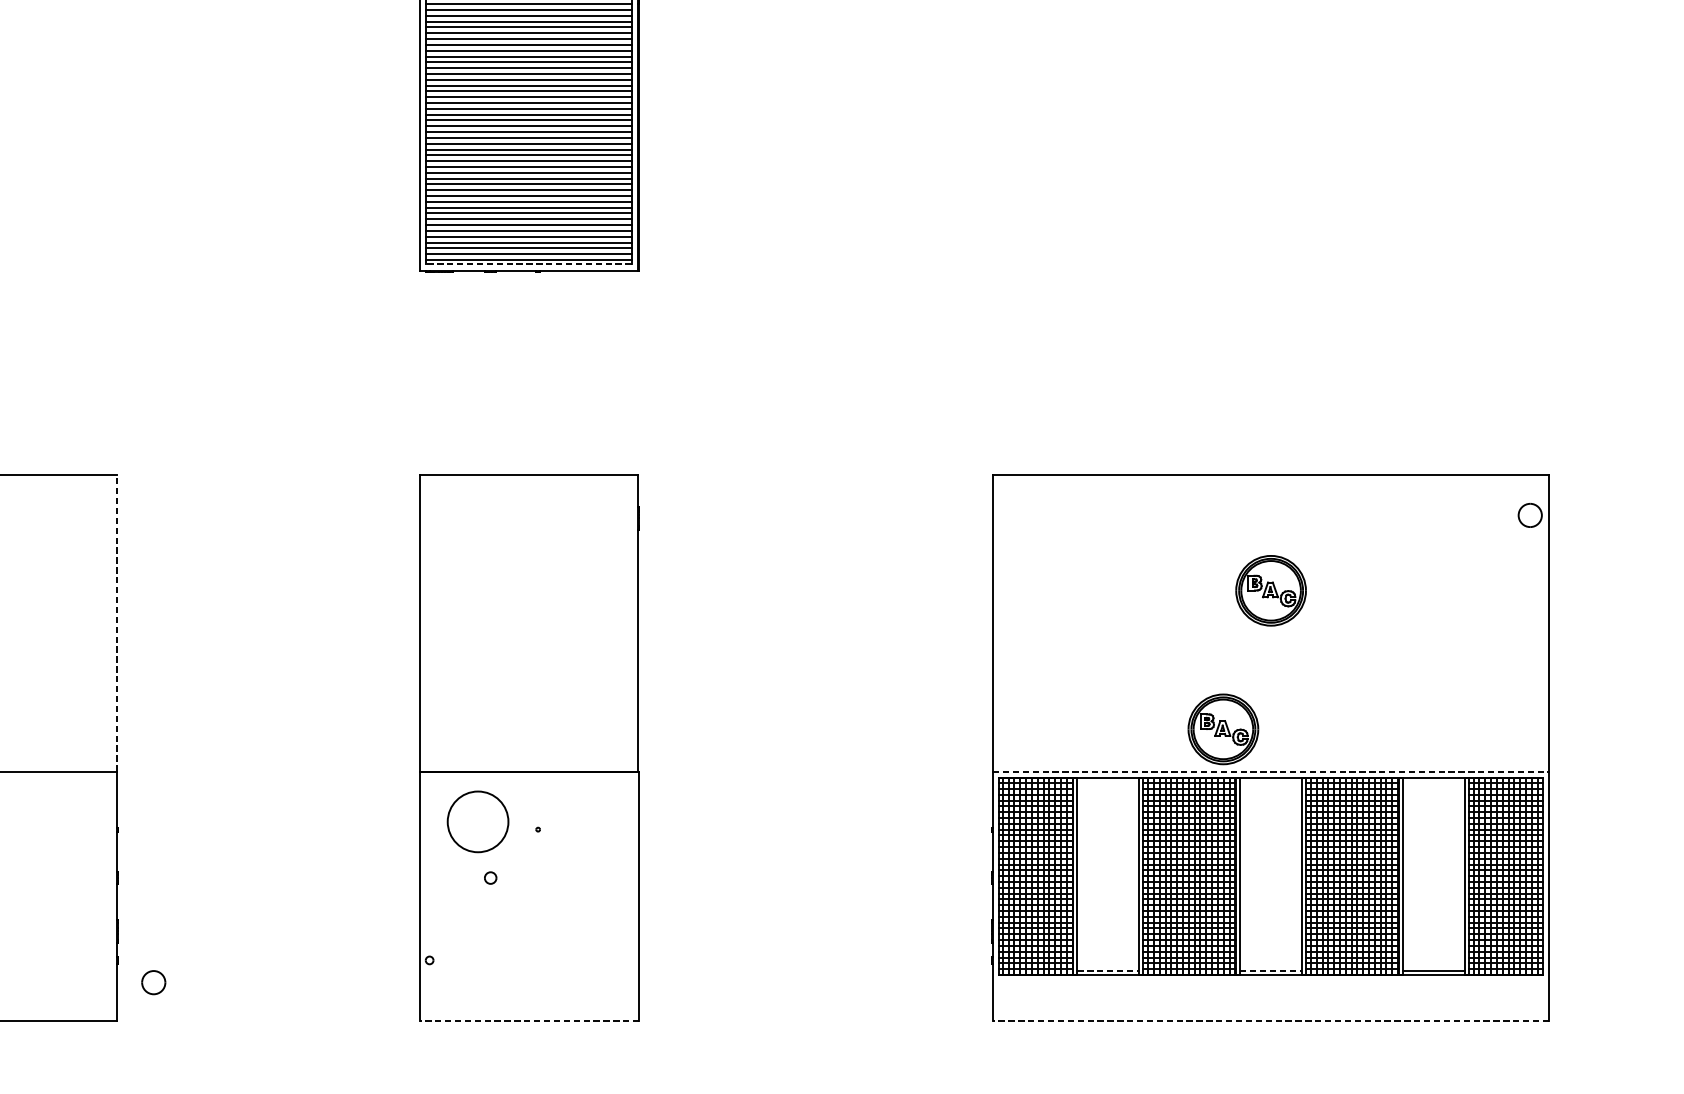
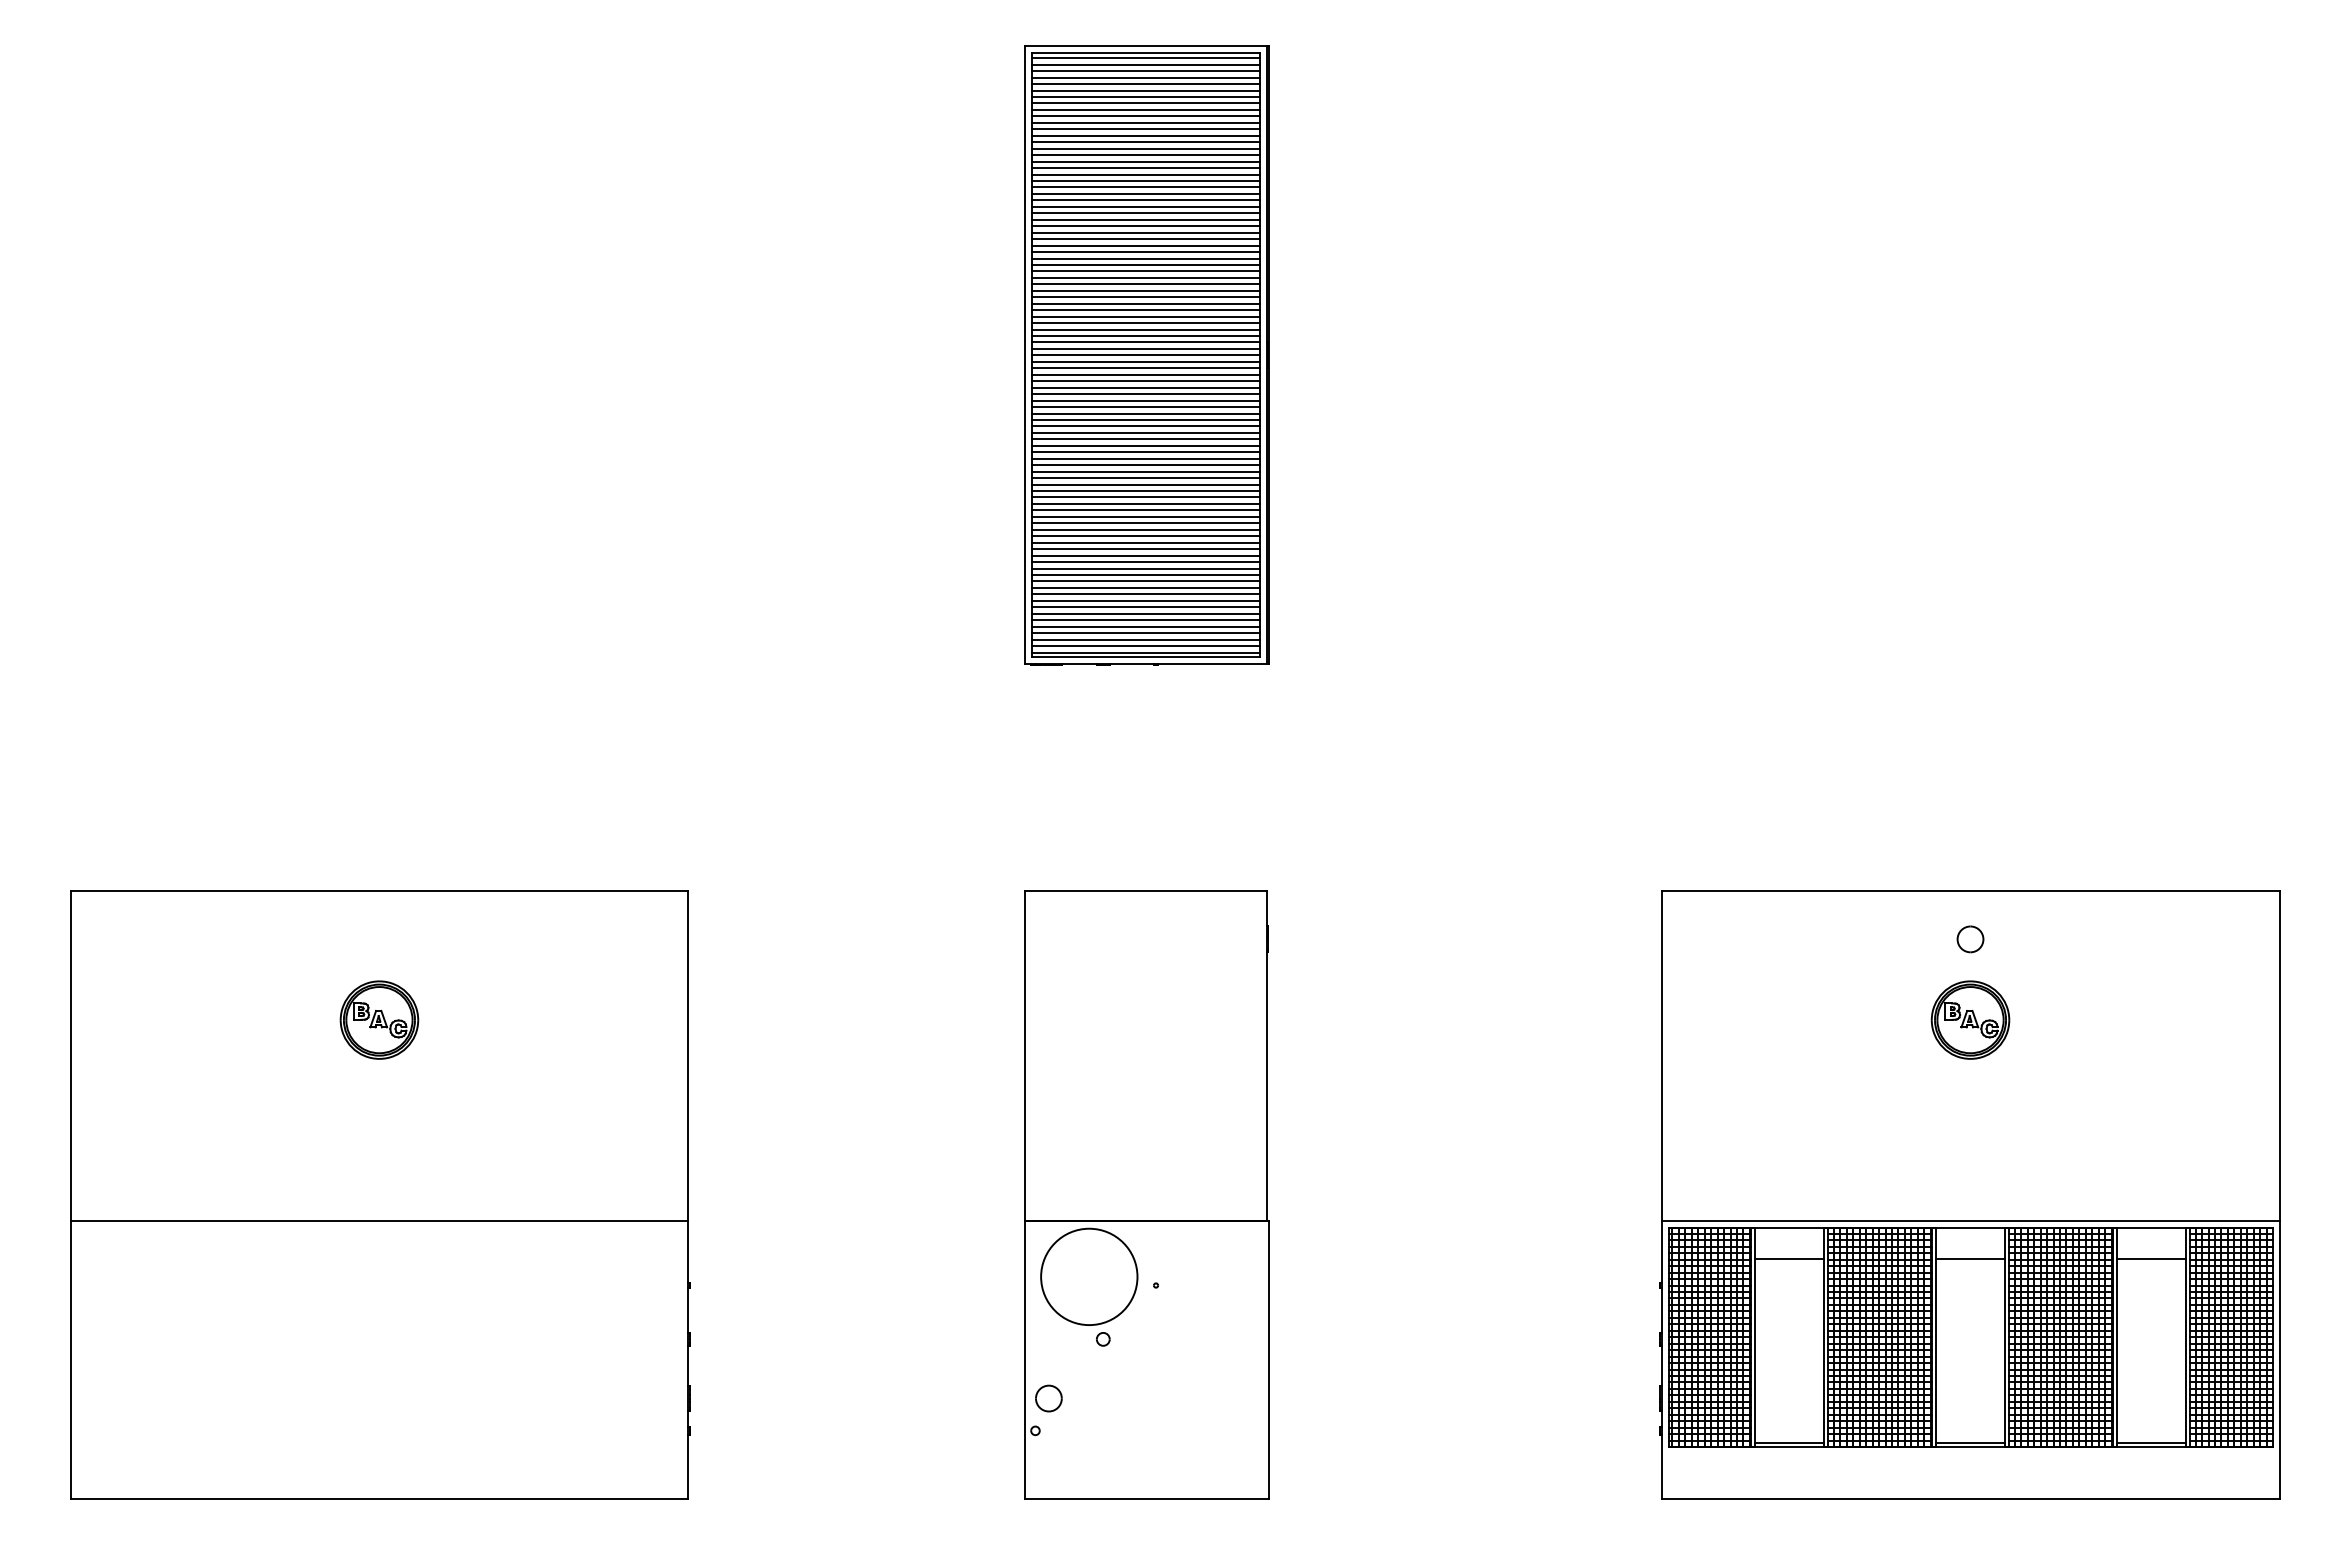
line: (528, 264) -> (1145, 657), dashed -> solid
part: (1530, 515) -> (1970, 939), moved
line: (117, 622) -> (688, 1055), dashed -> solid
part: (1223, 728) -> (1917, 1173), removed
line: (1271, 771) -> (1970, 1220), dashed -> solid
line: (1108, 806) -> (1789, 1259), added
line: (1271, 806) -> (1970, 1259), added
line: (1433, 806) -> (2150, 1259), added
circle: (478, 821) -> (1089, 1276), size x1.43
line: (1109, 970) -> (1790, 1442), dashed -> solid
line: (1271, 970) -> (1971, 1442), dashed -> solid
part: (153, 982) -> (1048, 1398), moved
line: (529, 1021) -> (1146, 1498), dashed -> solid
line: (1271, 1021) -> (1970, 1498), dashed -> solid

